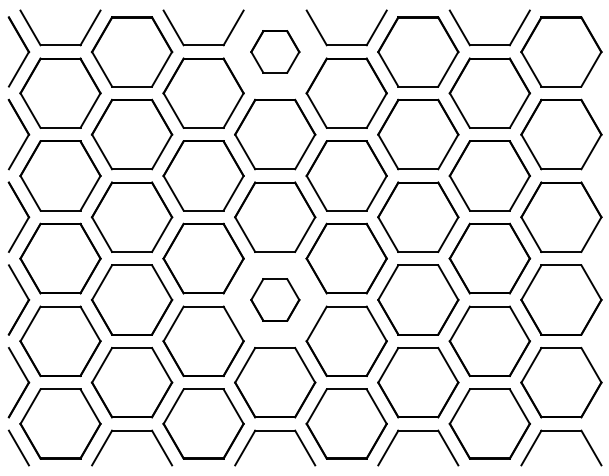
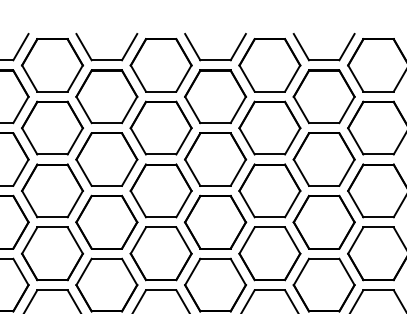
part: (275, 51) -> (161, 65), size x1.67
part: (275, 299) -> (161, 253), size x1.67

